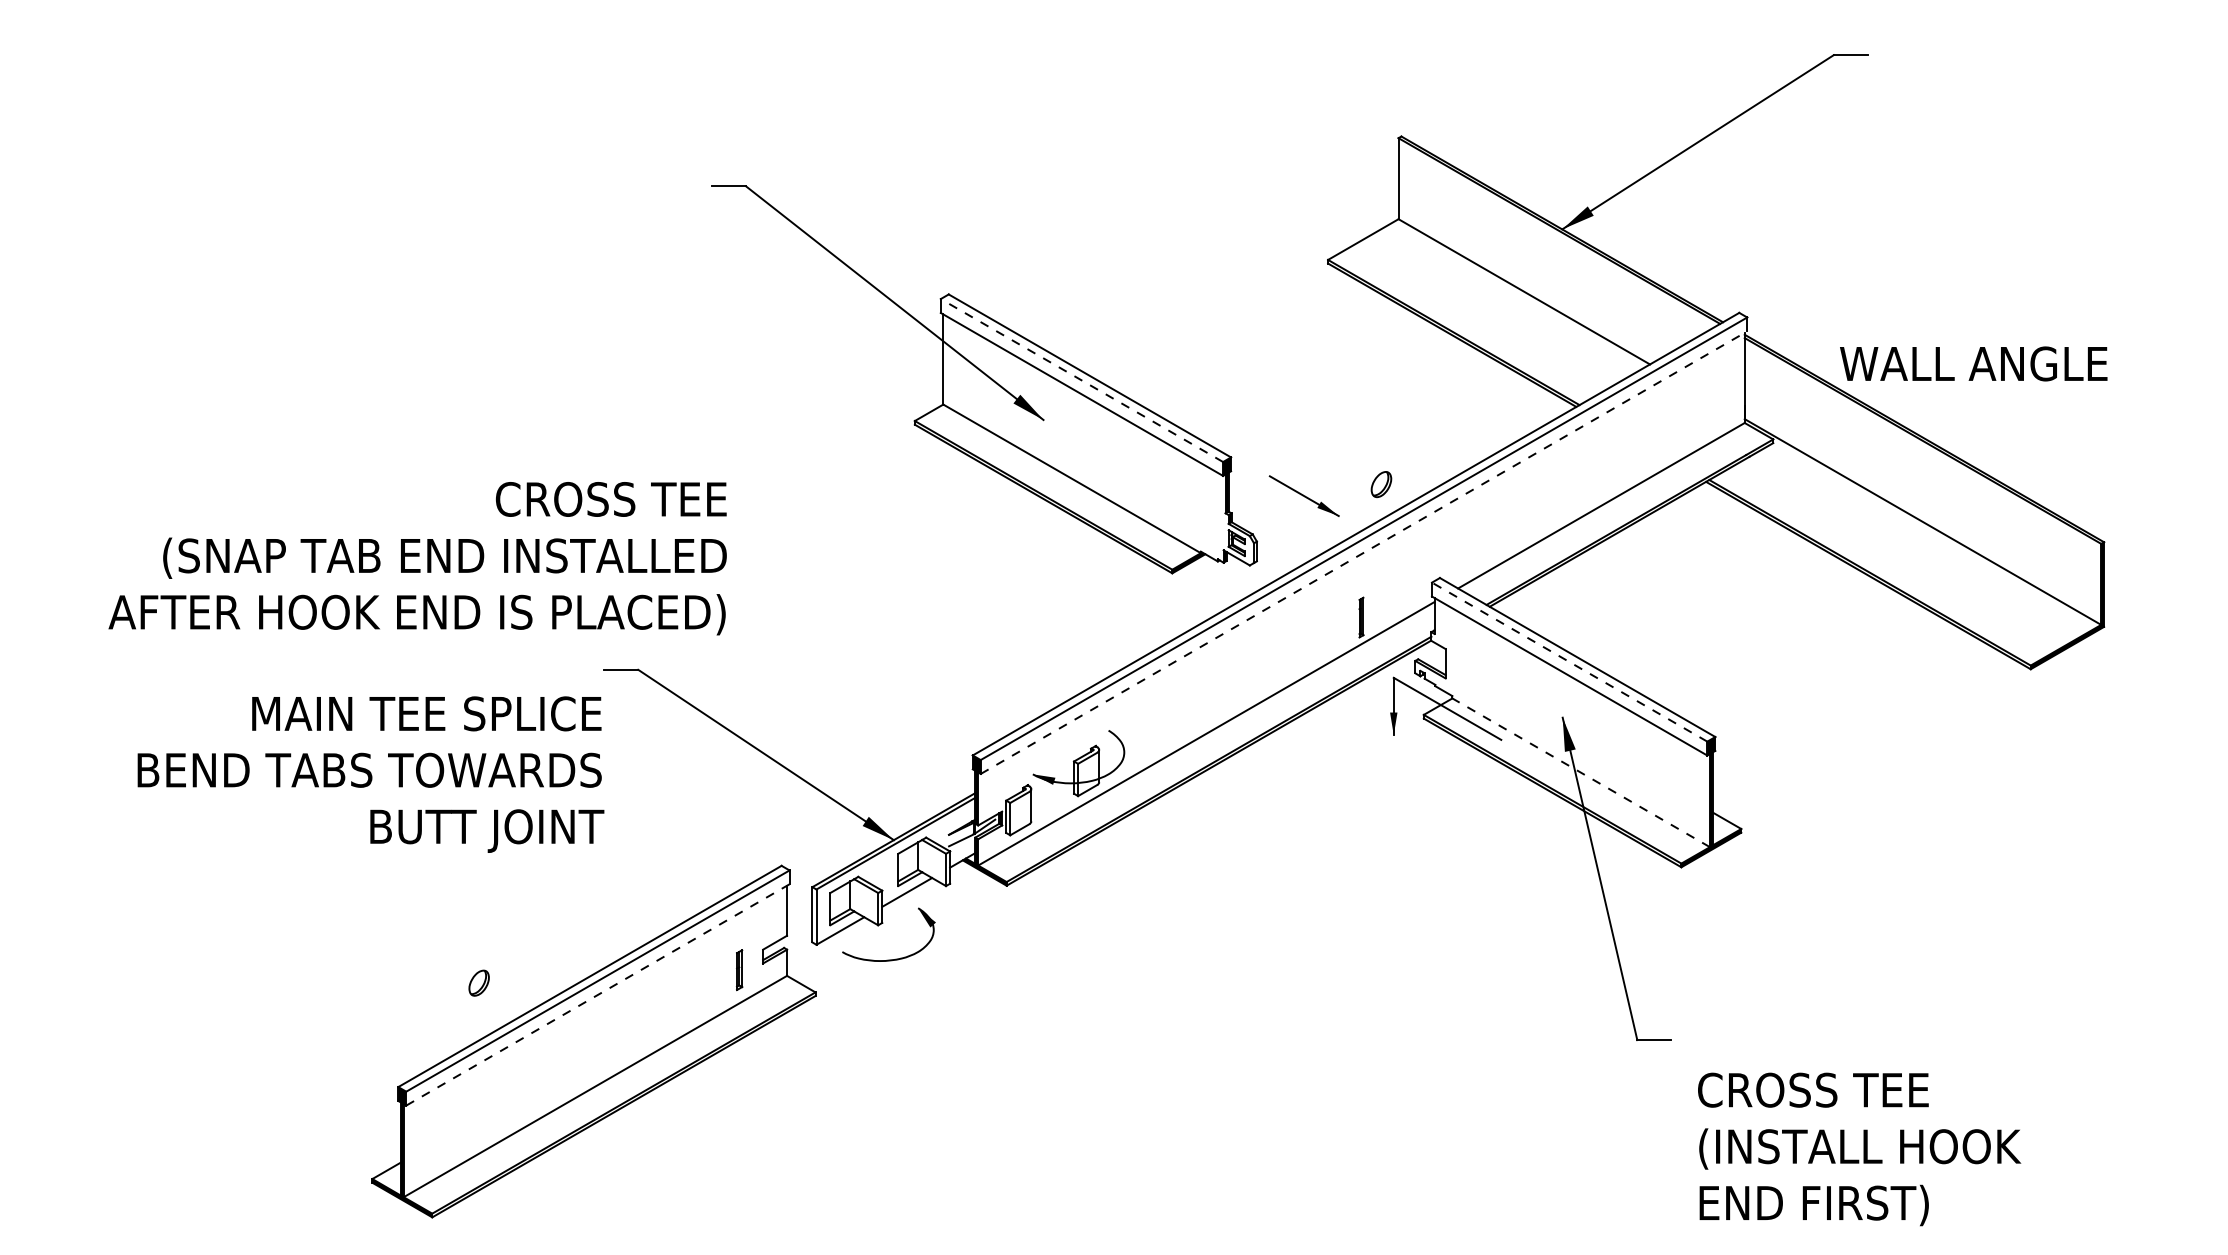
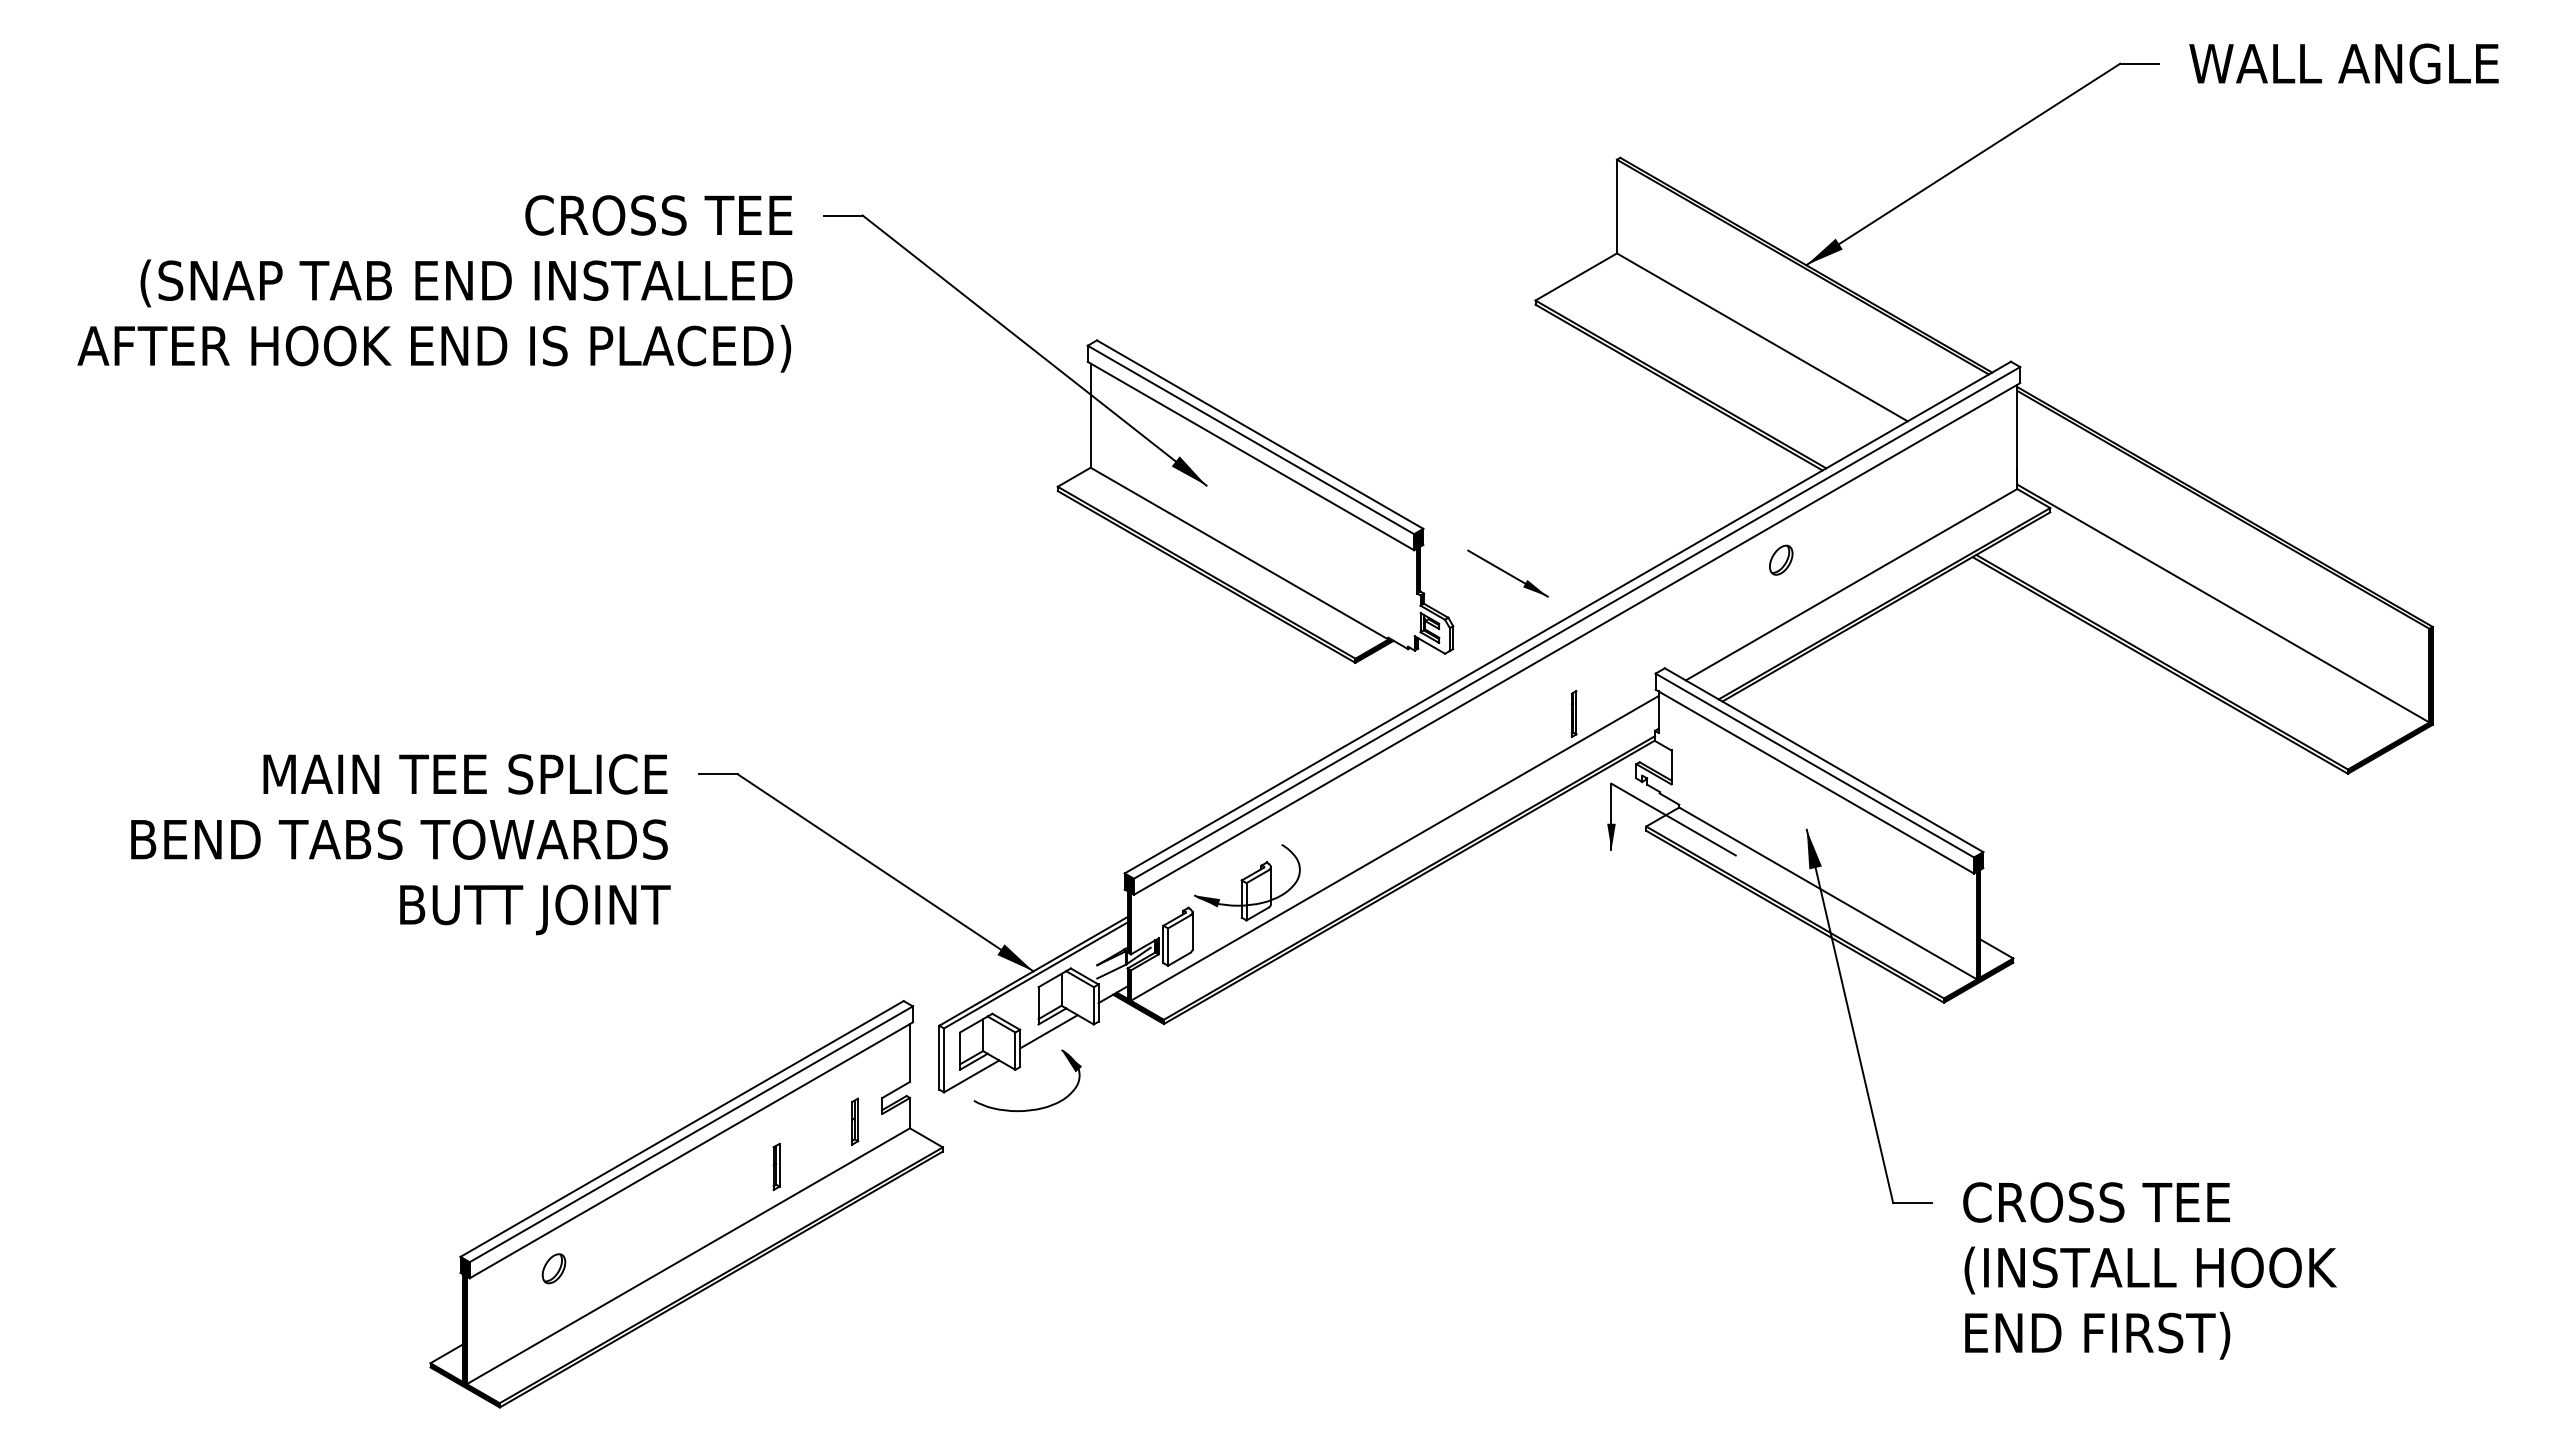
text: (1973, 363) -> (2343, 63), moved
line: (1081, 380) -> (1250, 439), dashed -> solid
part: (1381, 483) -> (1781, 559), moved
line: (1364, 553) -> (1577, 639), dashed -> solid
text: (417, 558) -> (434, 283), moved
line: (1569, 662) -> (1814, 765), dashed -> solid
line: (1581, 772) -> (1828, 893), dashed -> solid
text: (370, 774) -> (400, 844), moved
part: (478, 982) -> (553, 1268), moved
line: (598, 995) -> (691, 1150), dashed -> solid
part: (671, 1008) -> (776, 1166), added
text: (1859, 1149) -> (2149, 1270), moved

